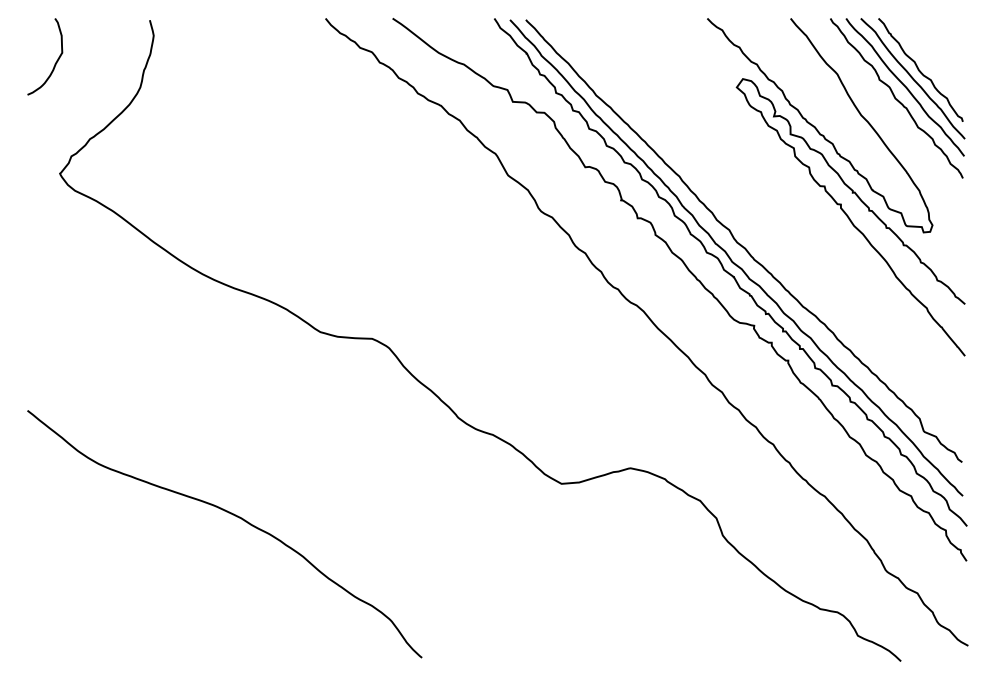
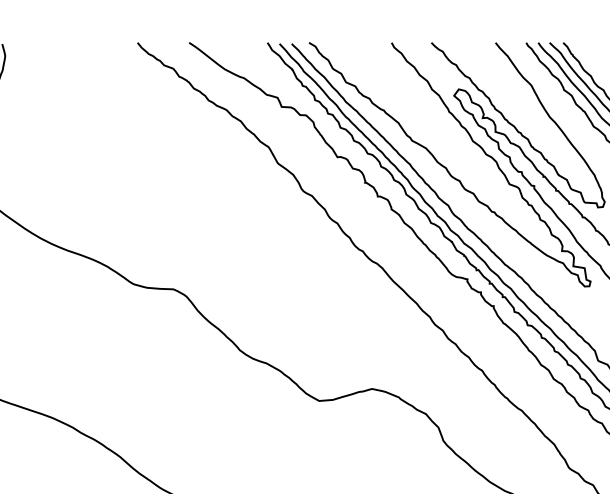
curve: (726, 180) -> (446, 167), added

